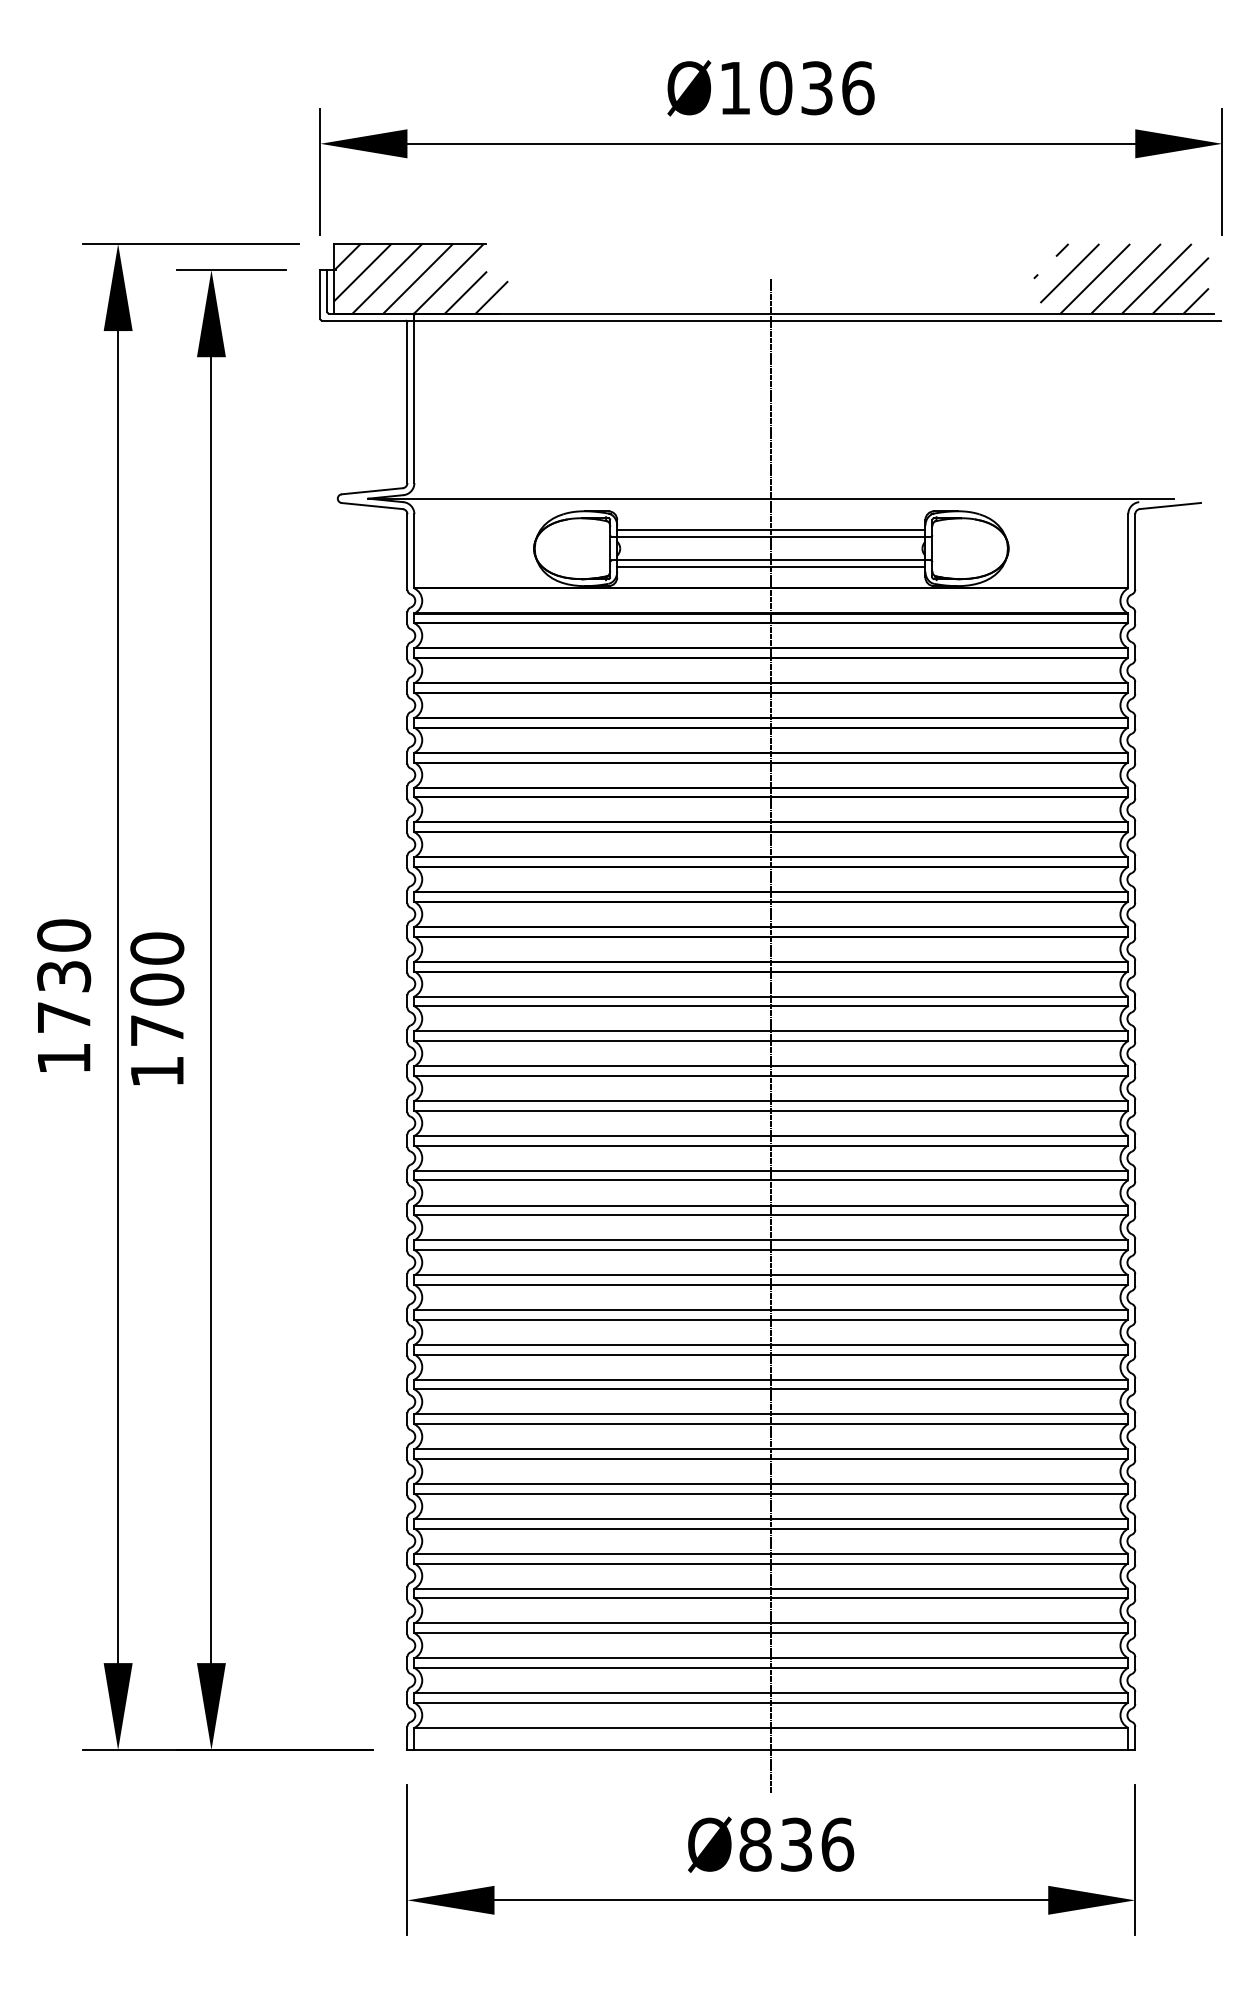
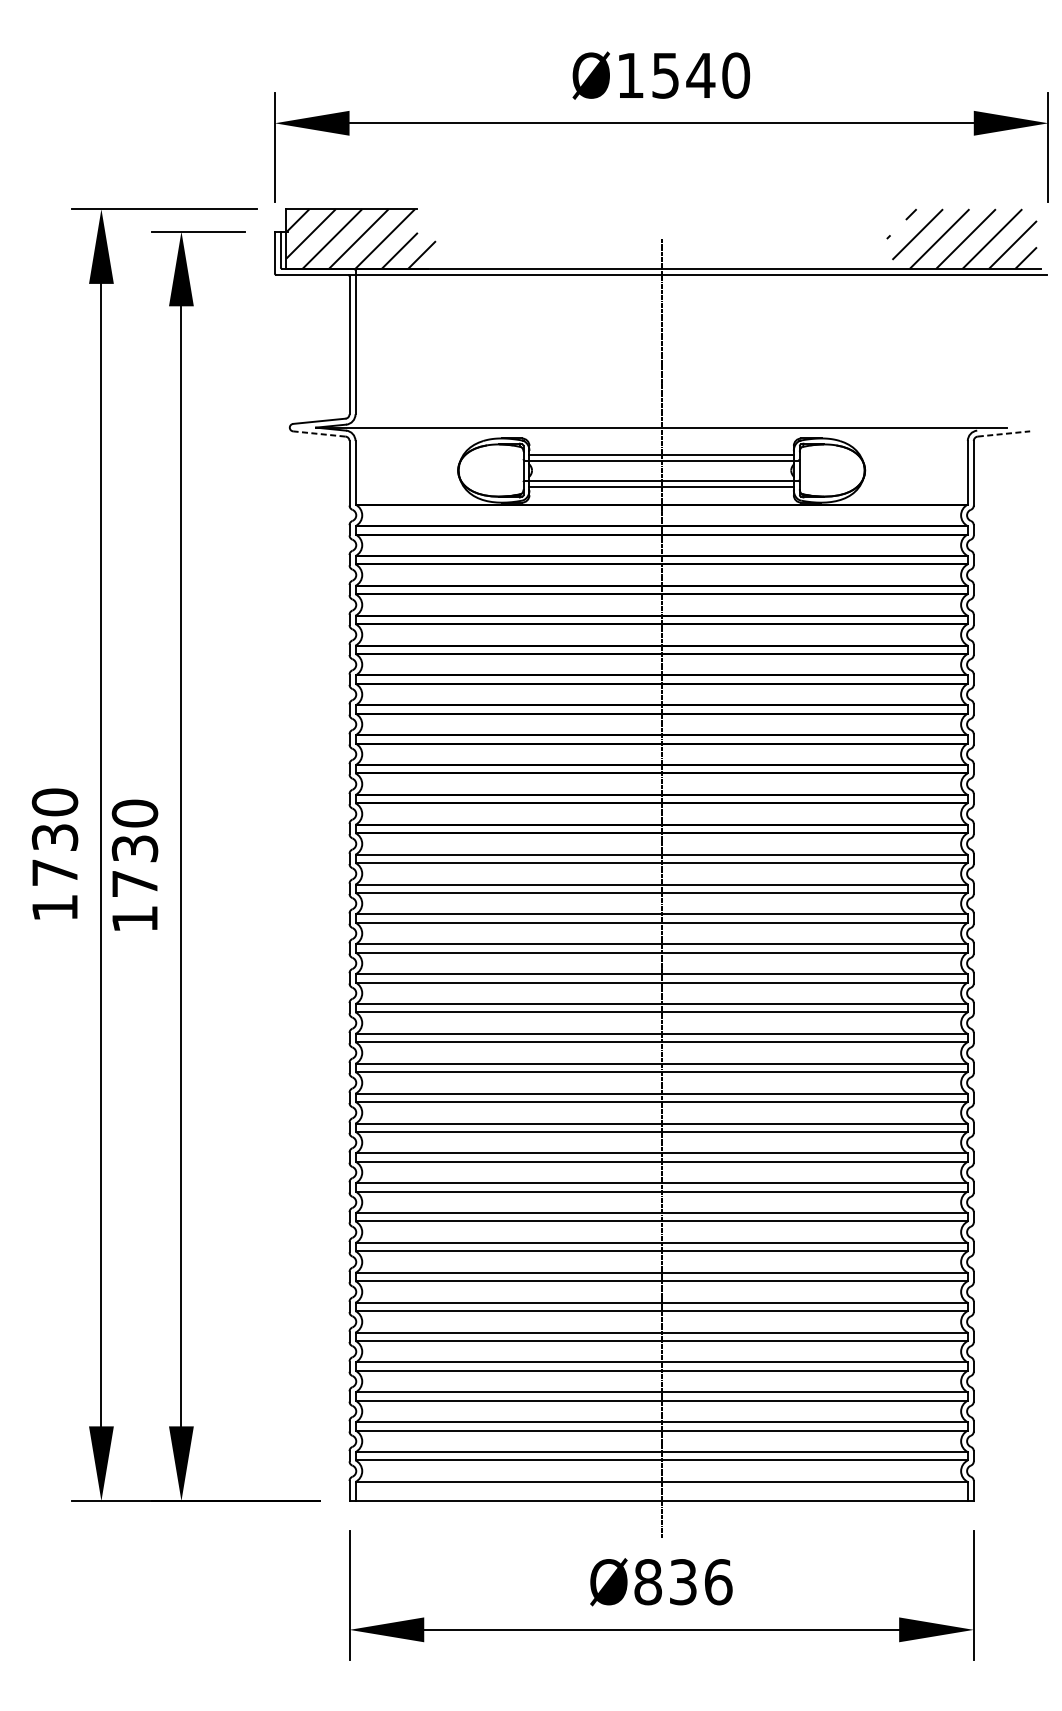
text: (817, 88) -> (701, 75), Ø1036 -> Ø1540
line: (372, 506) -> (319, 434), solid -> dashed
line: (1170, 506) -> (1004, 434), solid -> dashed
text: (157, 989) -> (135, 848), 1700 -> 1730

